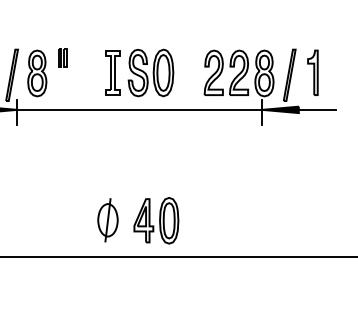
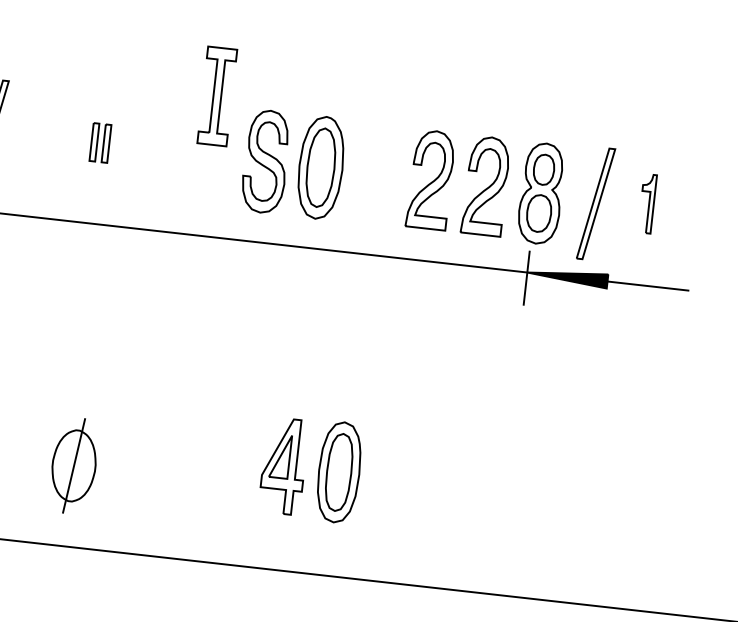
part: (62, 57) -> (100, 141), moved
part: (112, 72) -> (216, 95), moved
part: (312, 72) -> (646, 203), size x0.6
part: (37, 73) -> (45, 138), removed
part: (107, 220) -> (72, 466), moved
part: (156, 220) -> (311, 468), moved

